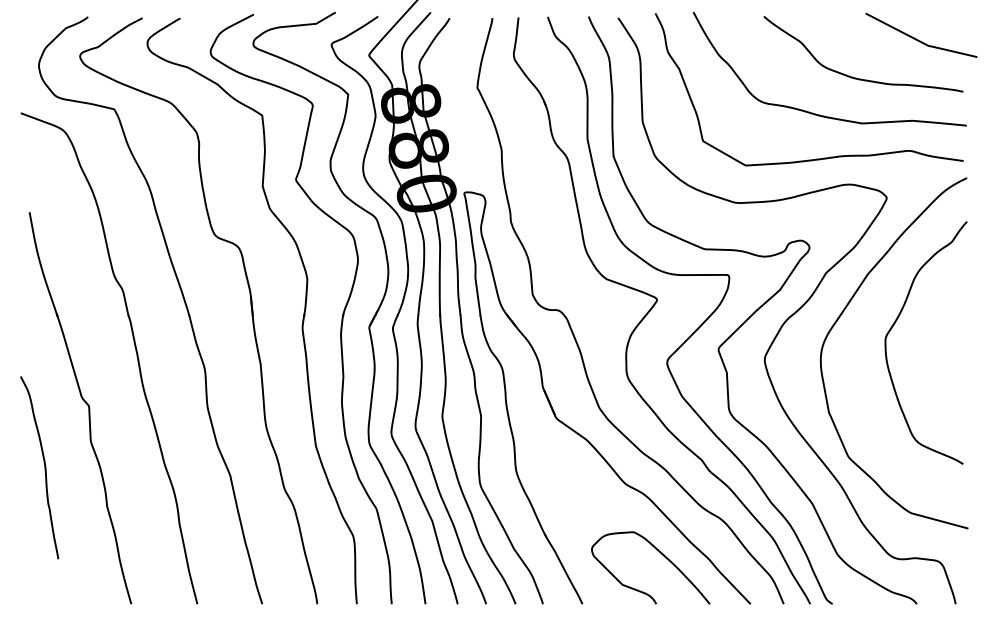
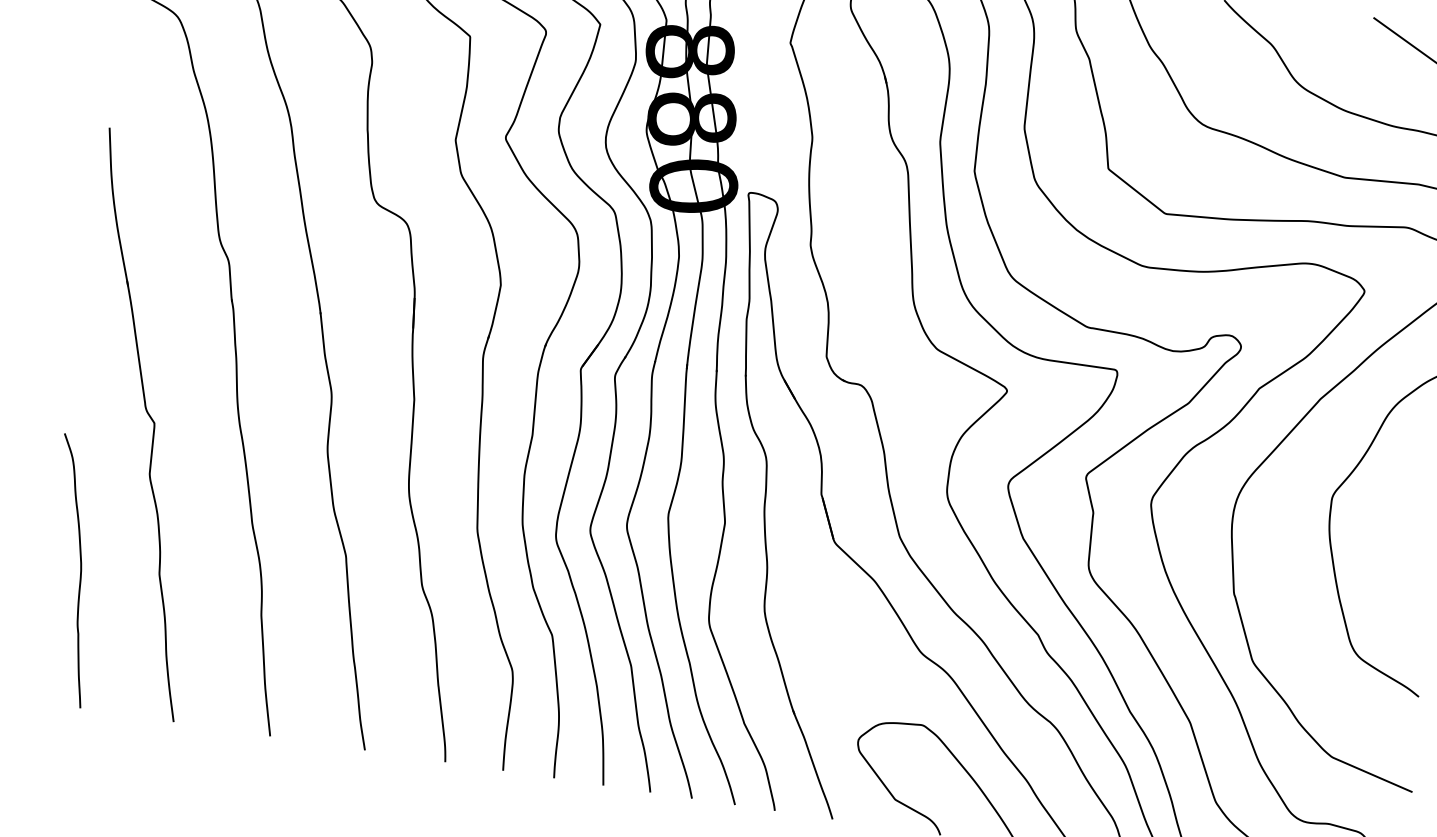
curve: (44, 467) -> (79, 571), moved

